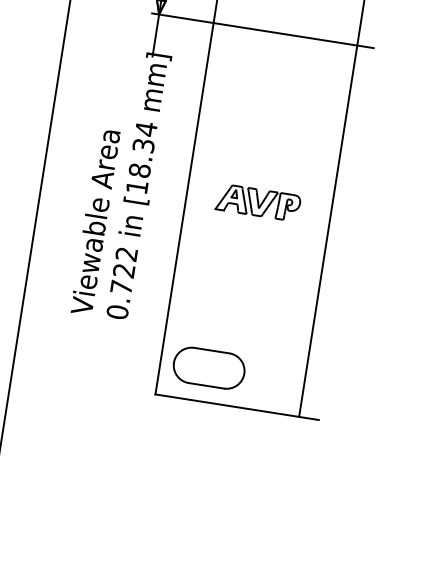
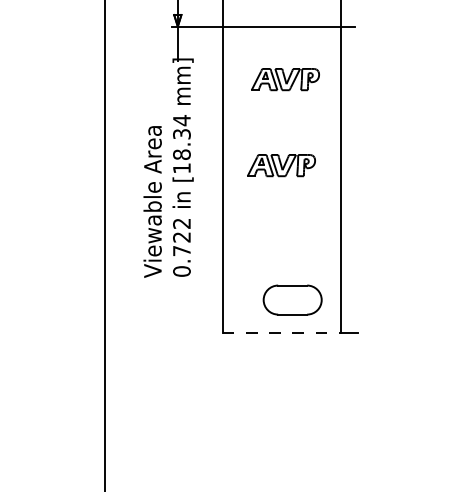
part: (279, 99) -> (285, 79), added
part: (209, 367) -> (292, 299), moved
line: (227, 405) -> (282, 332), solid -> dashed

